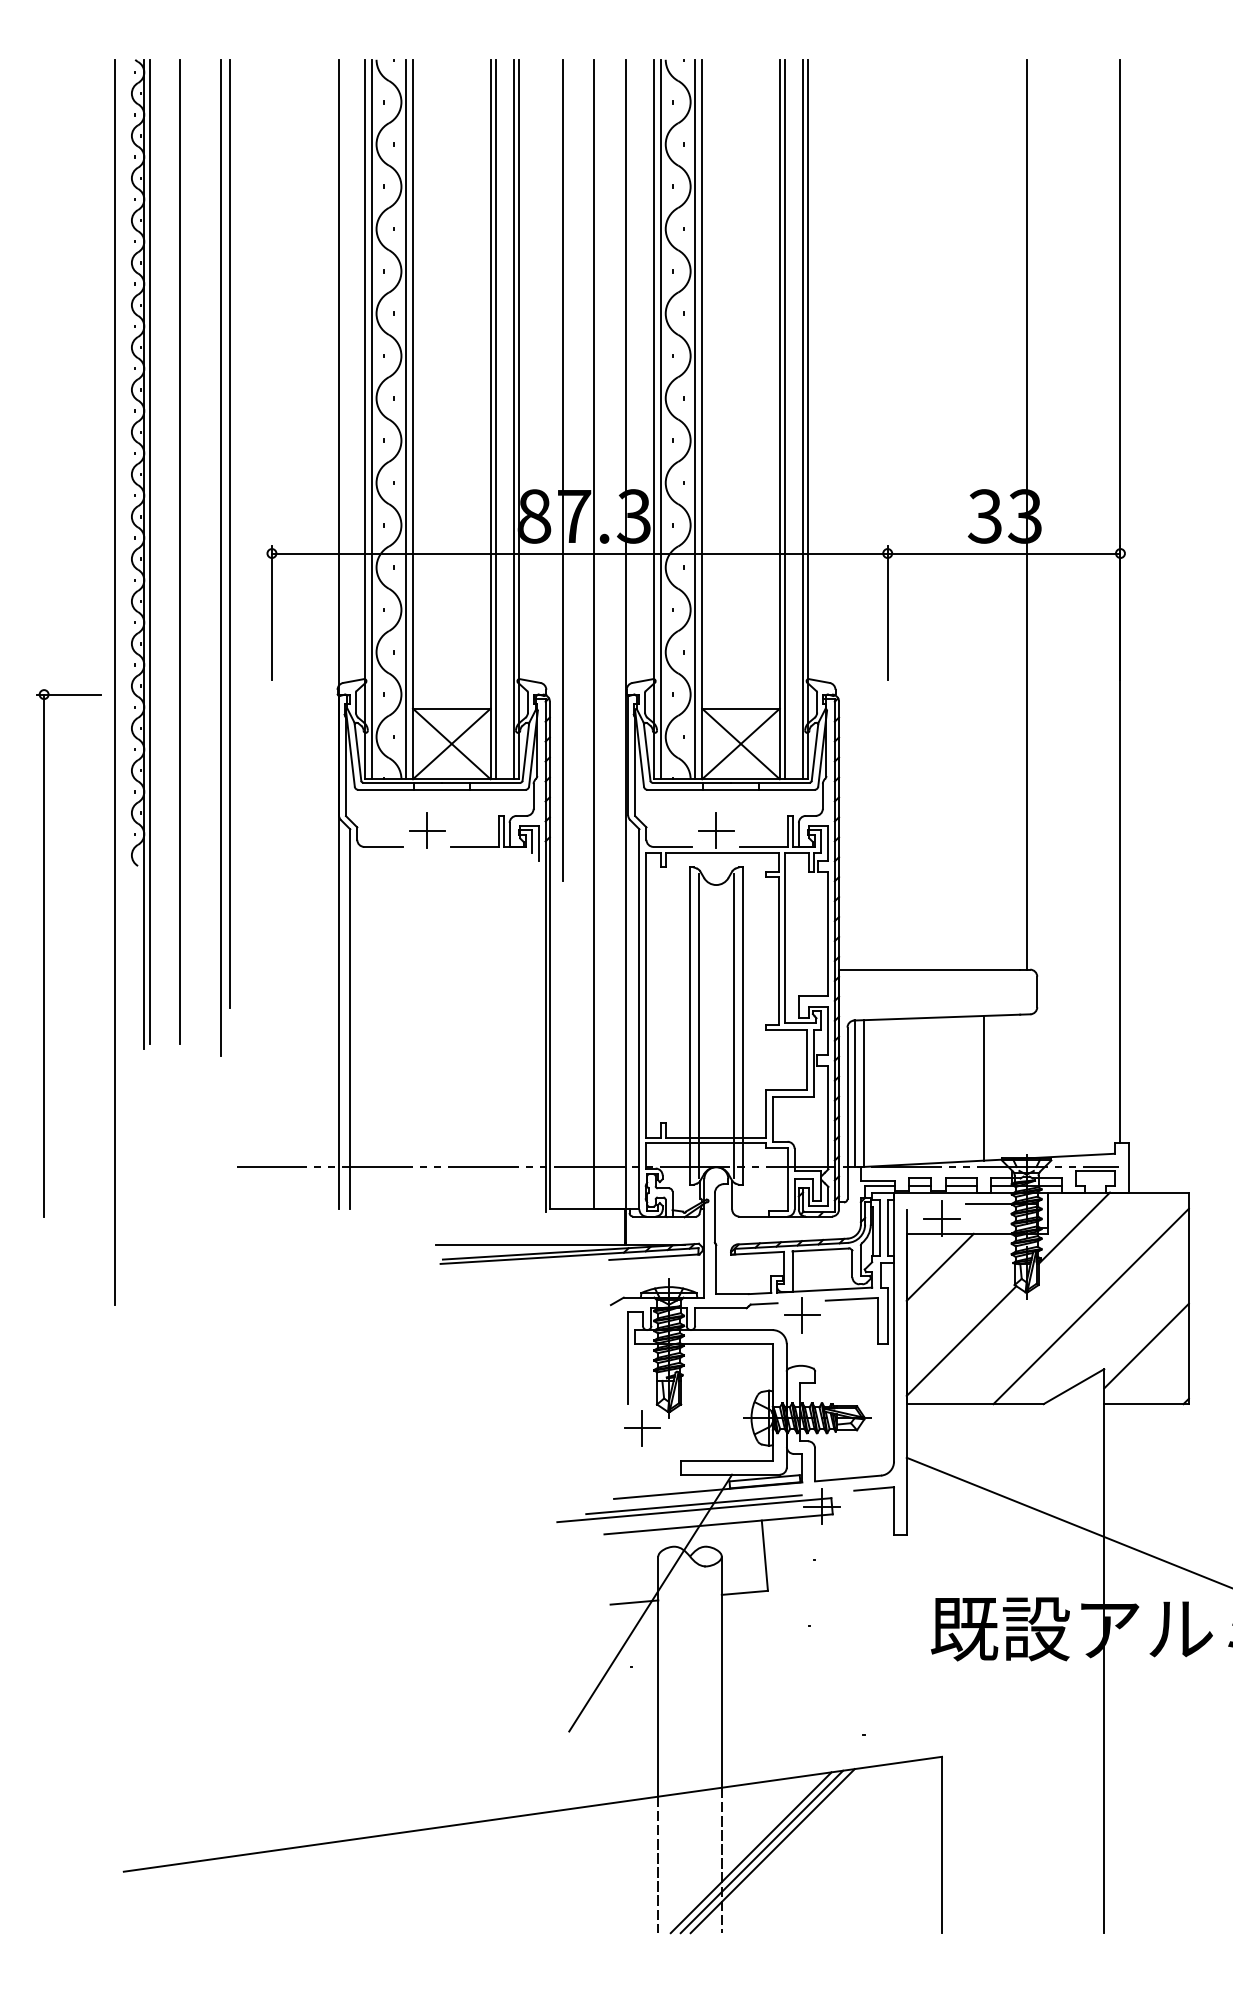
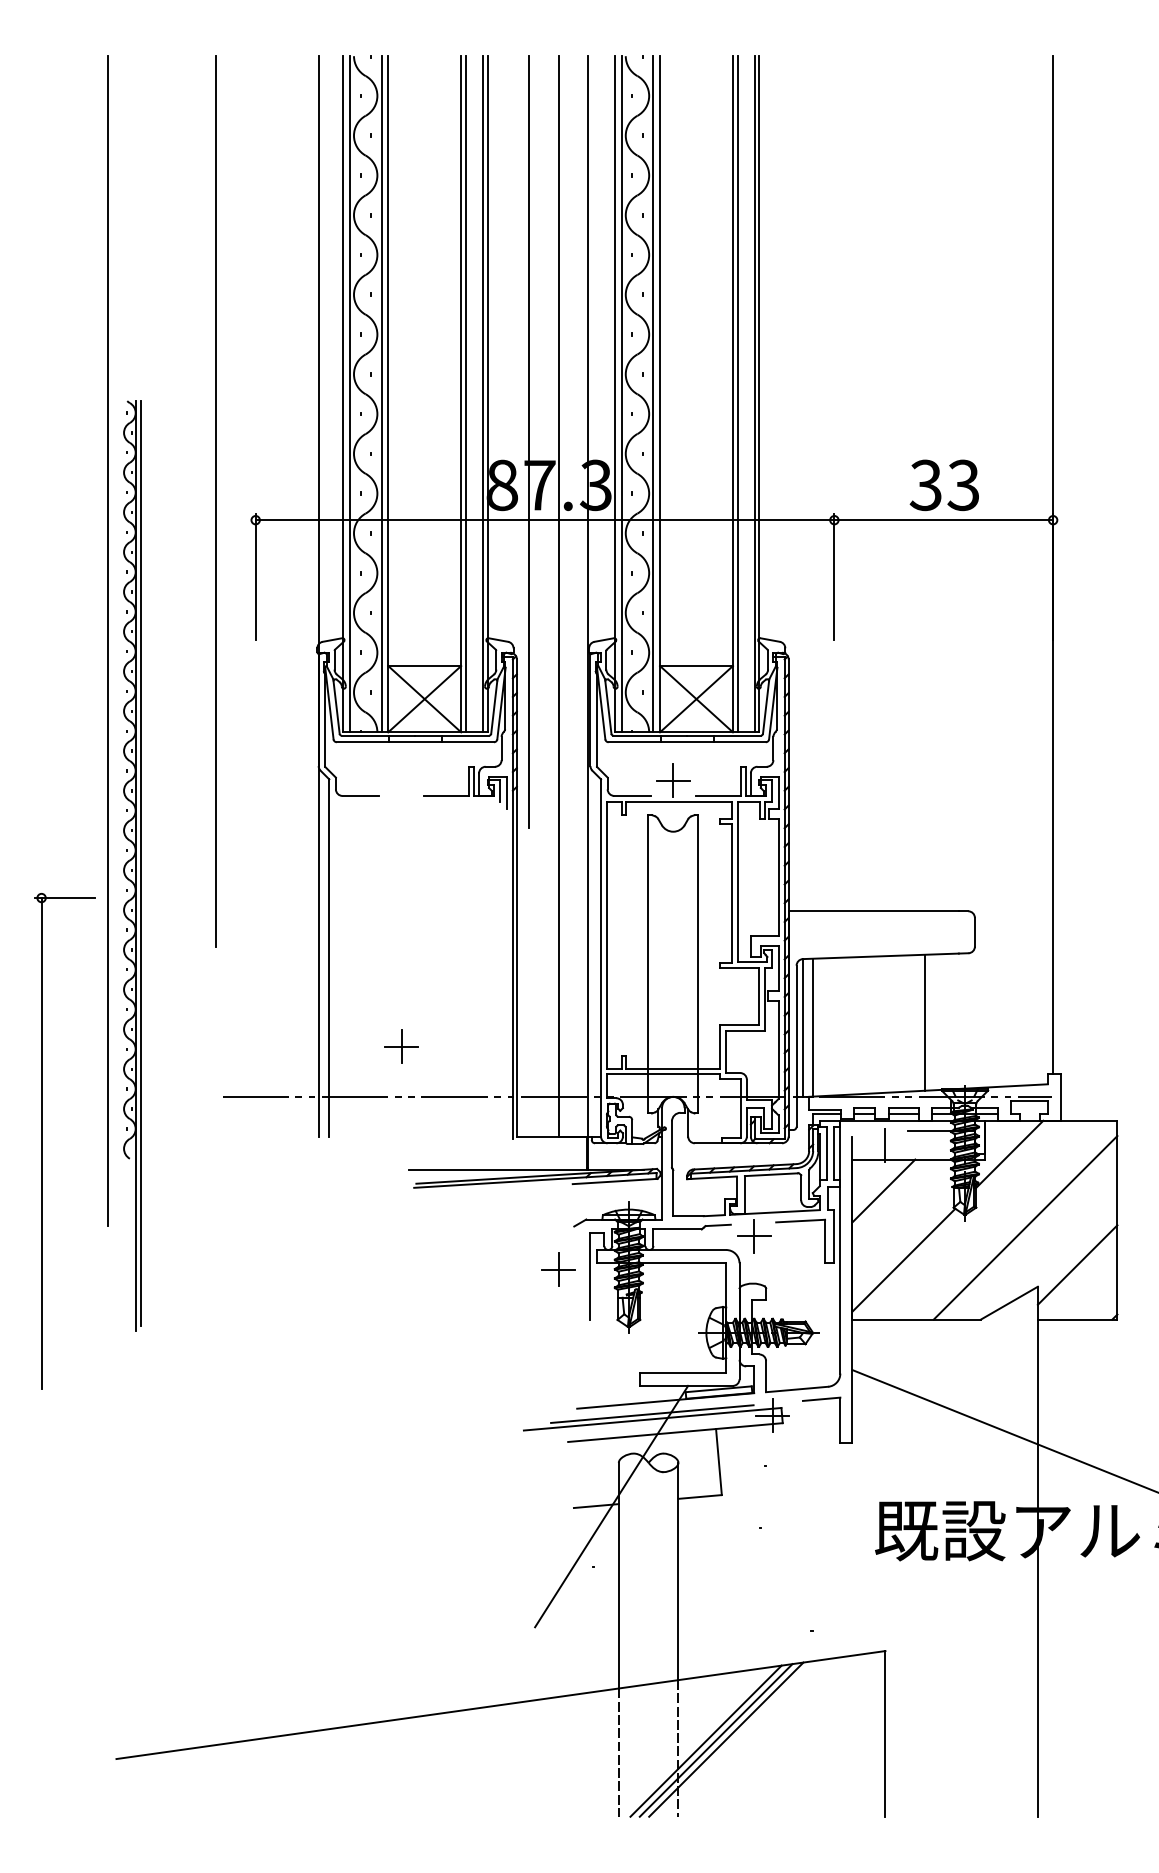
line: (1026, 514) -> (964, 483), removed
line: (179, 551) -> (168, 518), removed
part: (140, 554) -> (132, 866), moved
line: (221, 557) -> (208, 523), removed
part: (427, 830) -> (401, 1046), moved
part: (44, 953) -> (41, 1141), moved
line: (699, 1025) -> (657, 963), removed
line: (733, 1025) -> (689, 963), removed
line: (941, 1218) -> (884, 1145), removed
part: (642, 1428) -> (558, 1270), moved

